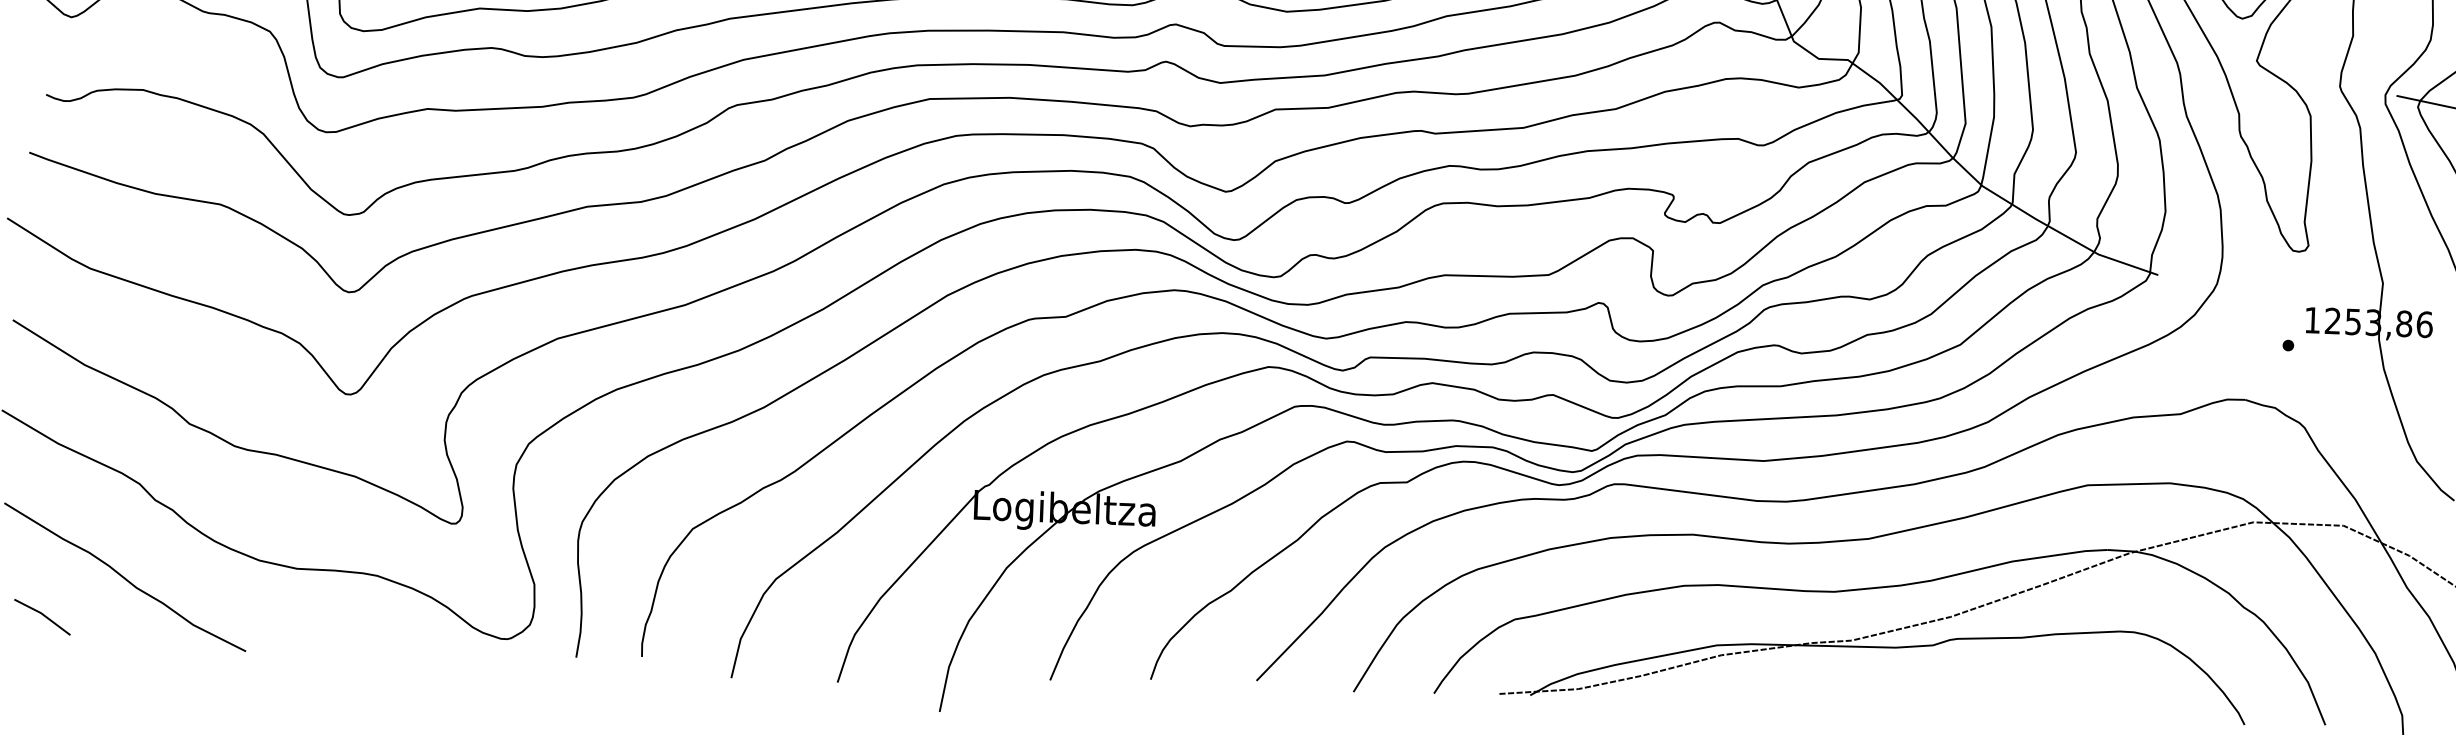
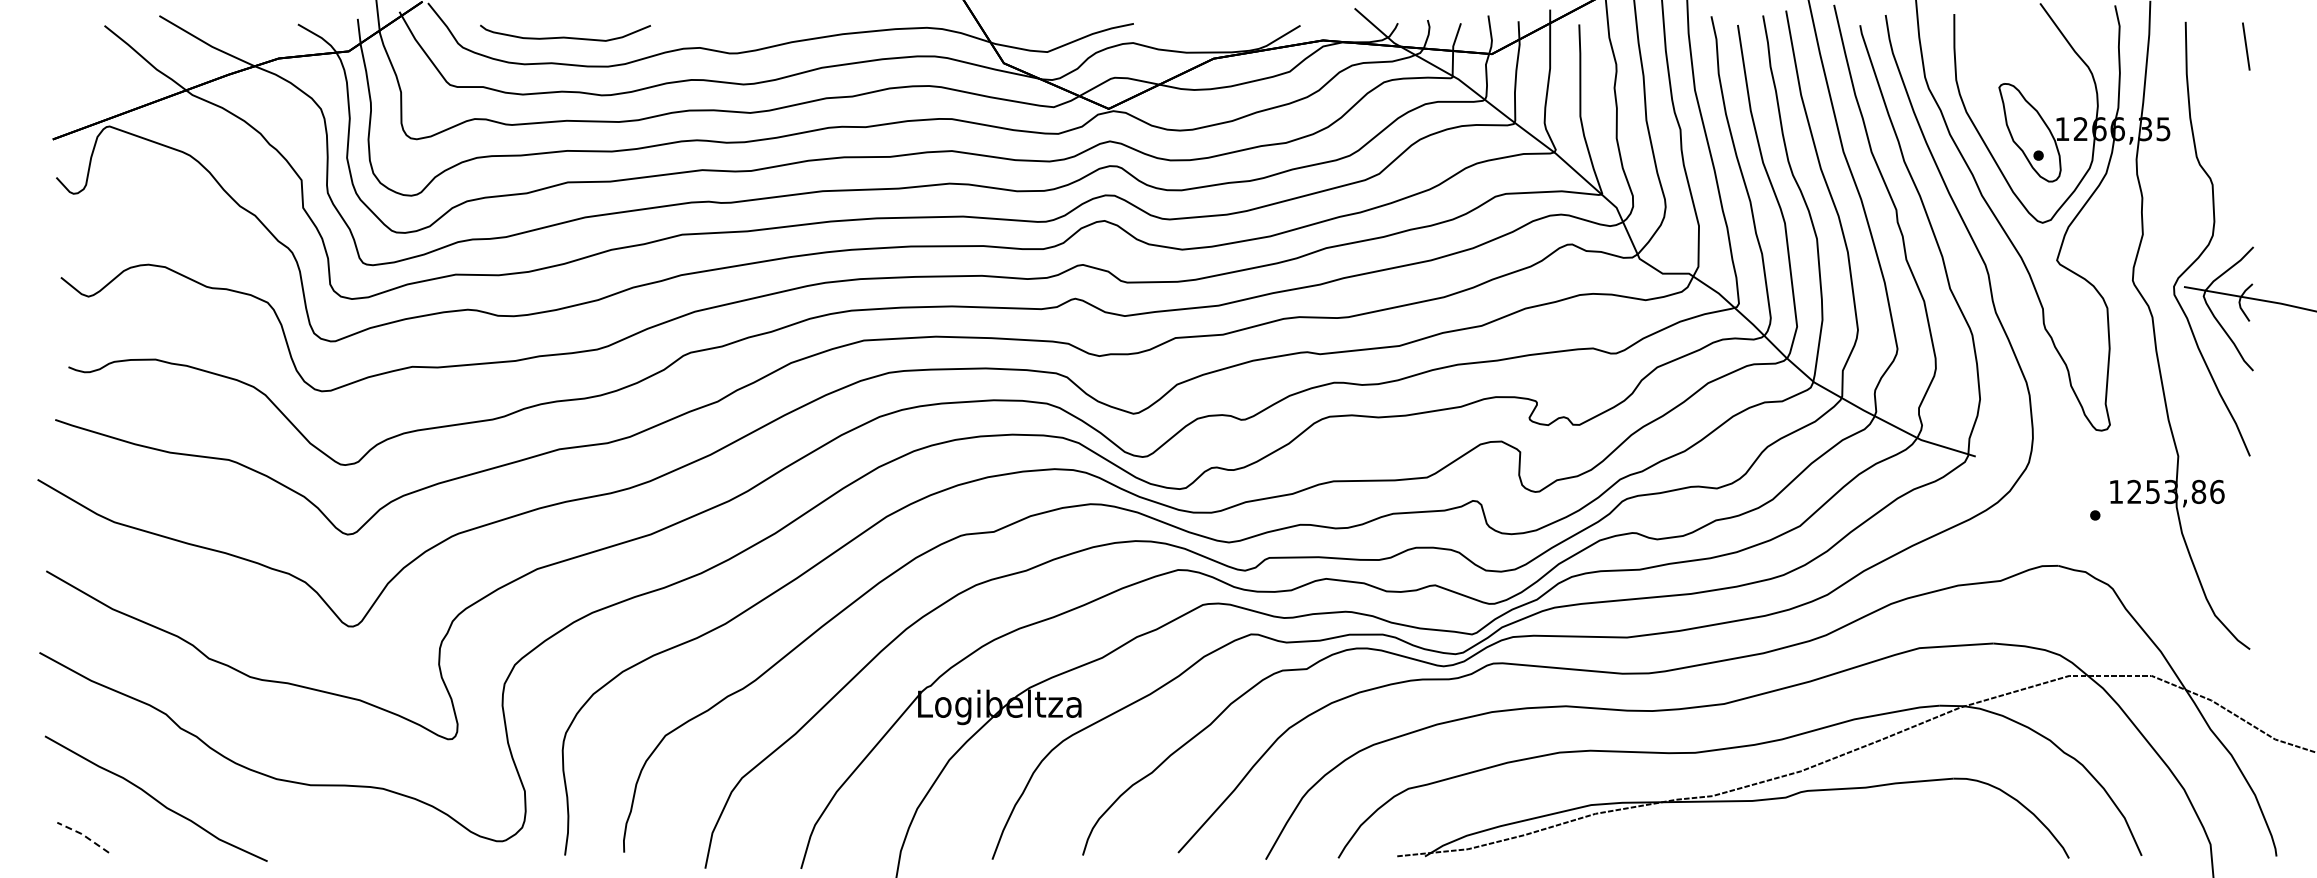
line: (43, 614) -> (84, 835), solid -> dashed

